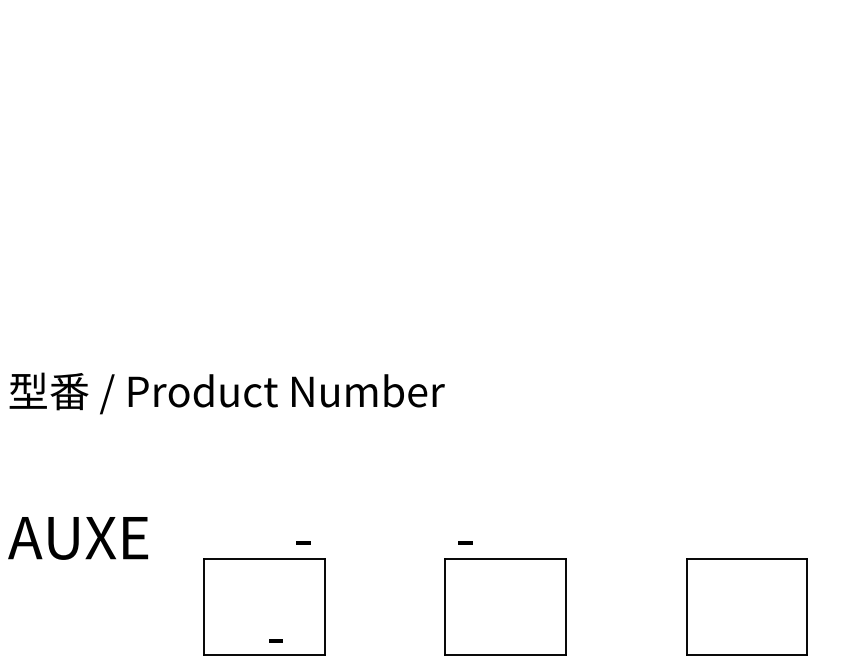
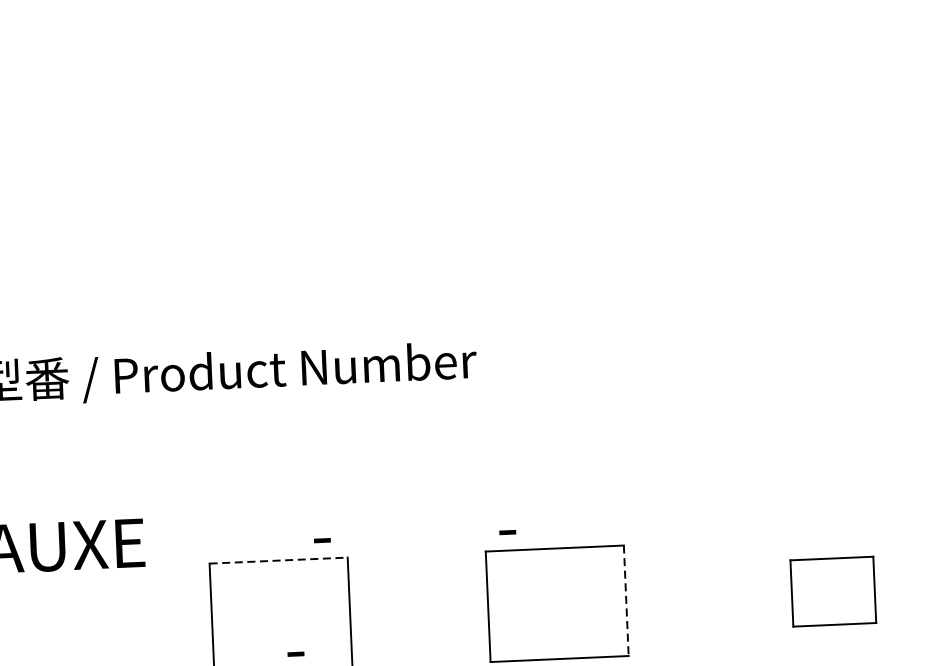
line: (264, 558) -> (278, 560), solid -> dashed
part: (746, 606) -> (832, 591), size x0.6
line: (566, 607) -> (626, 601), solid -> dashed

